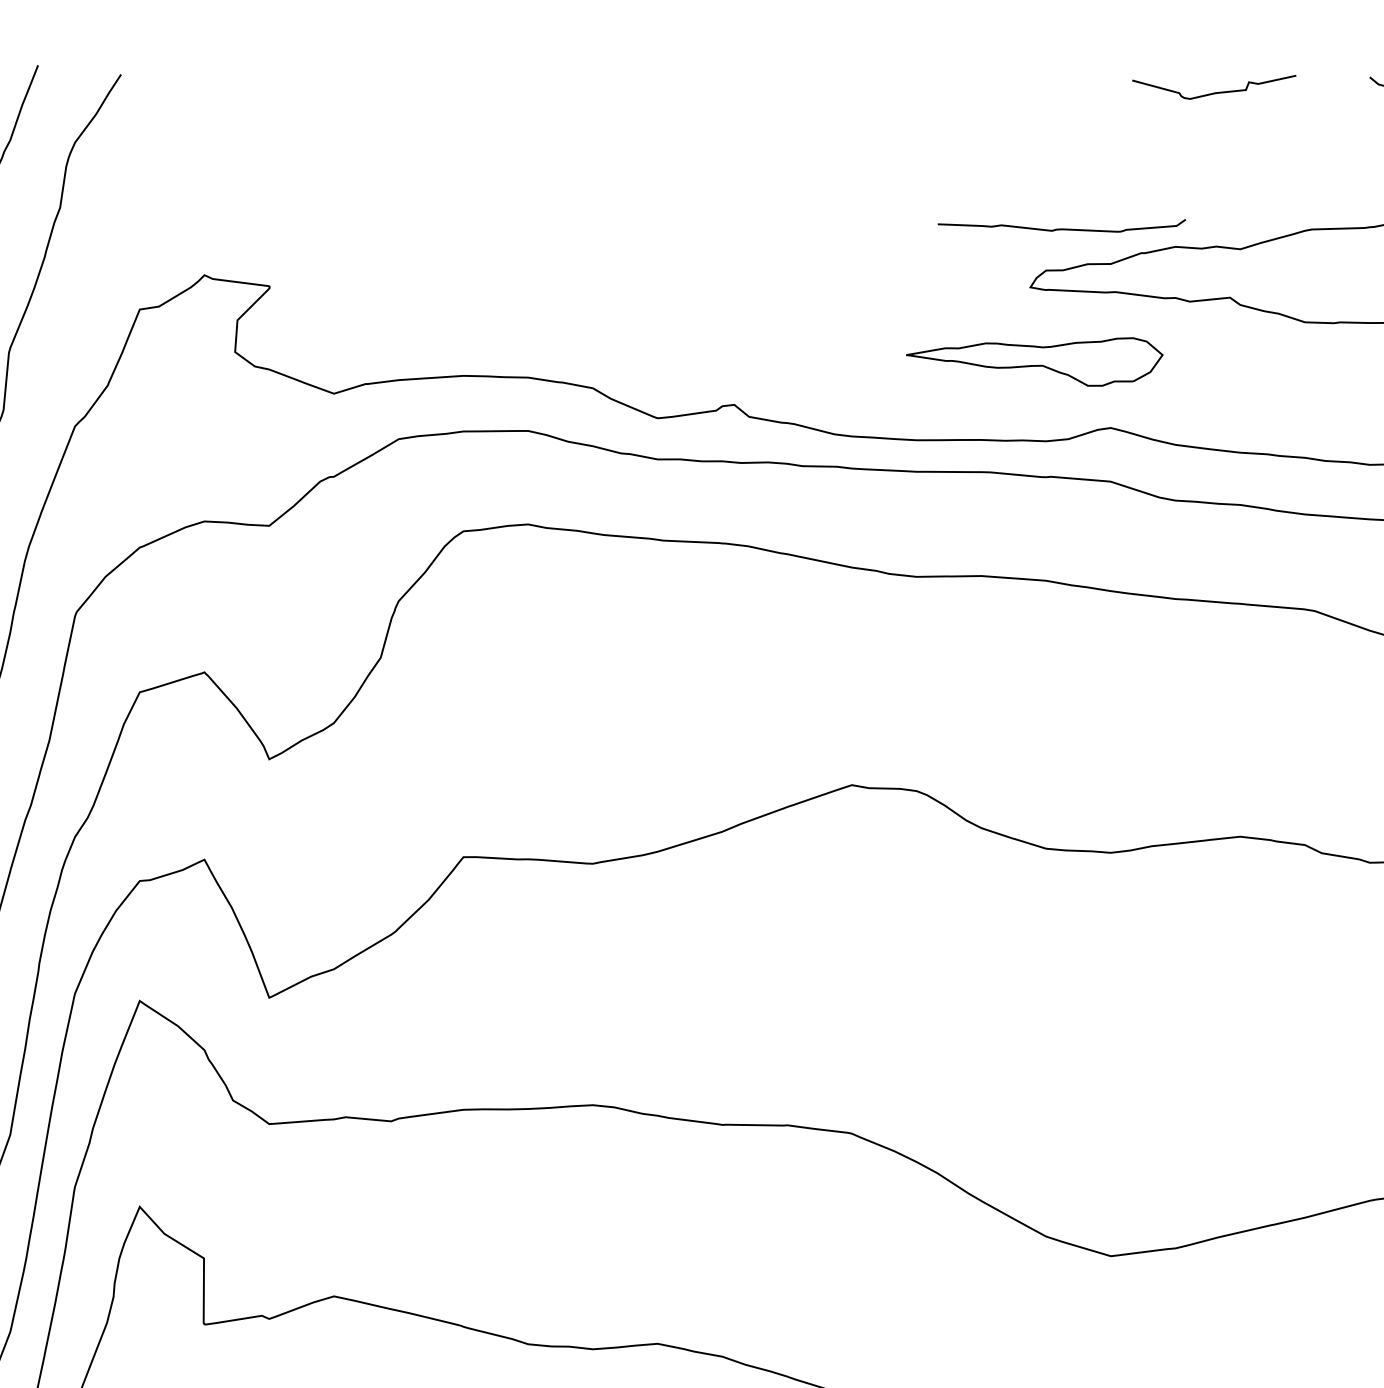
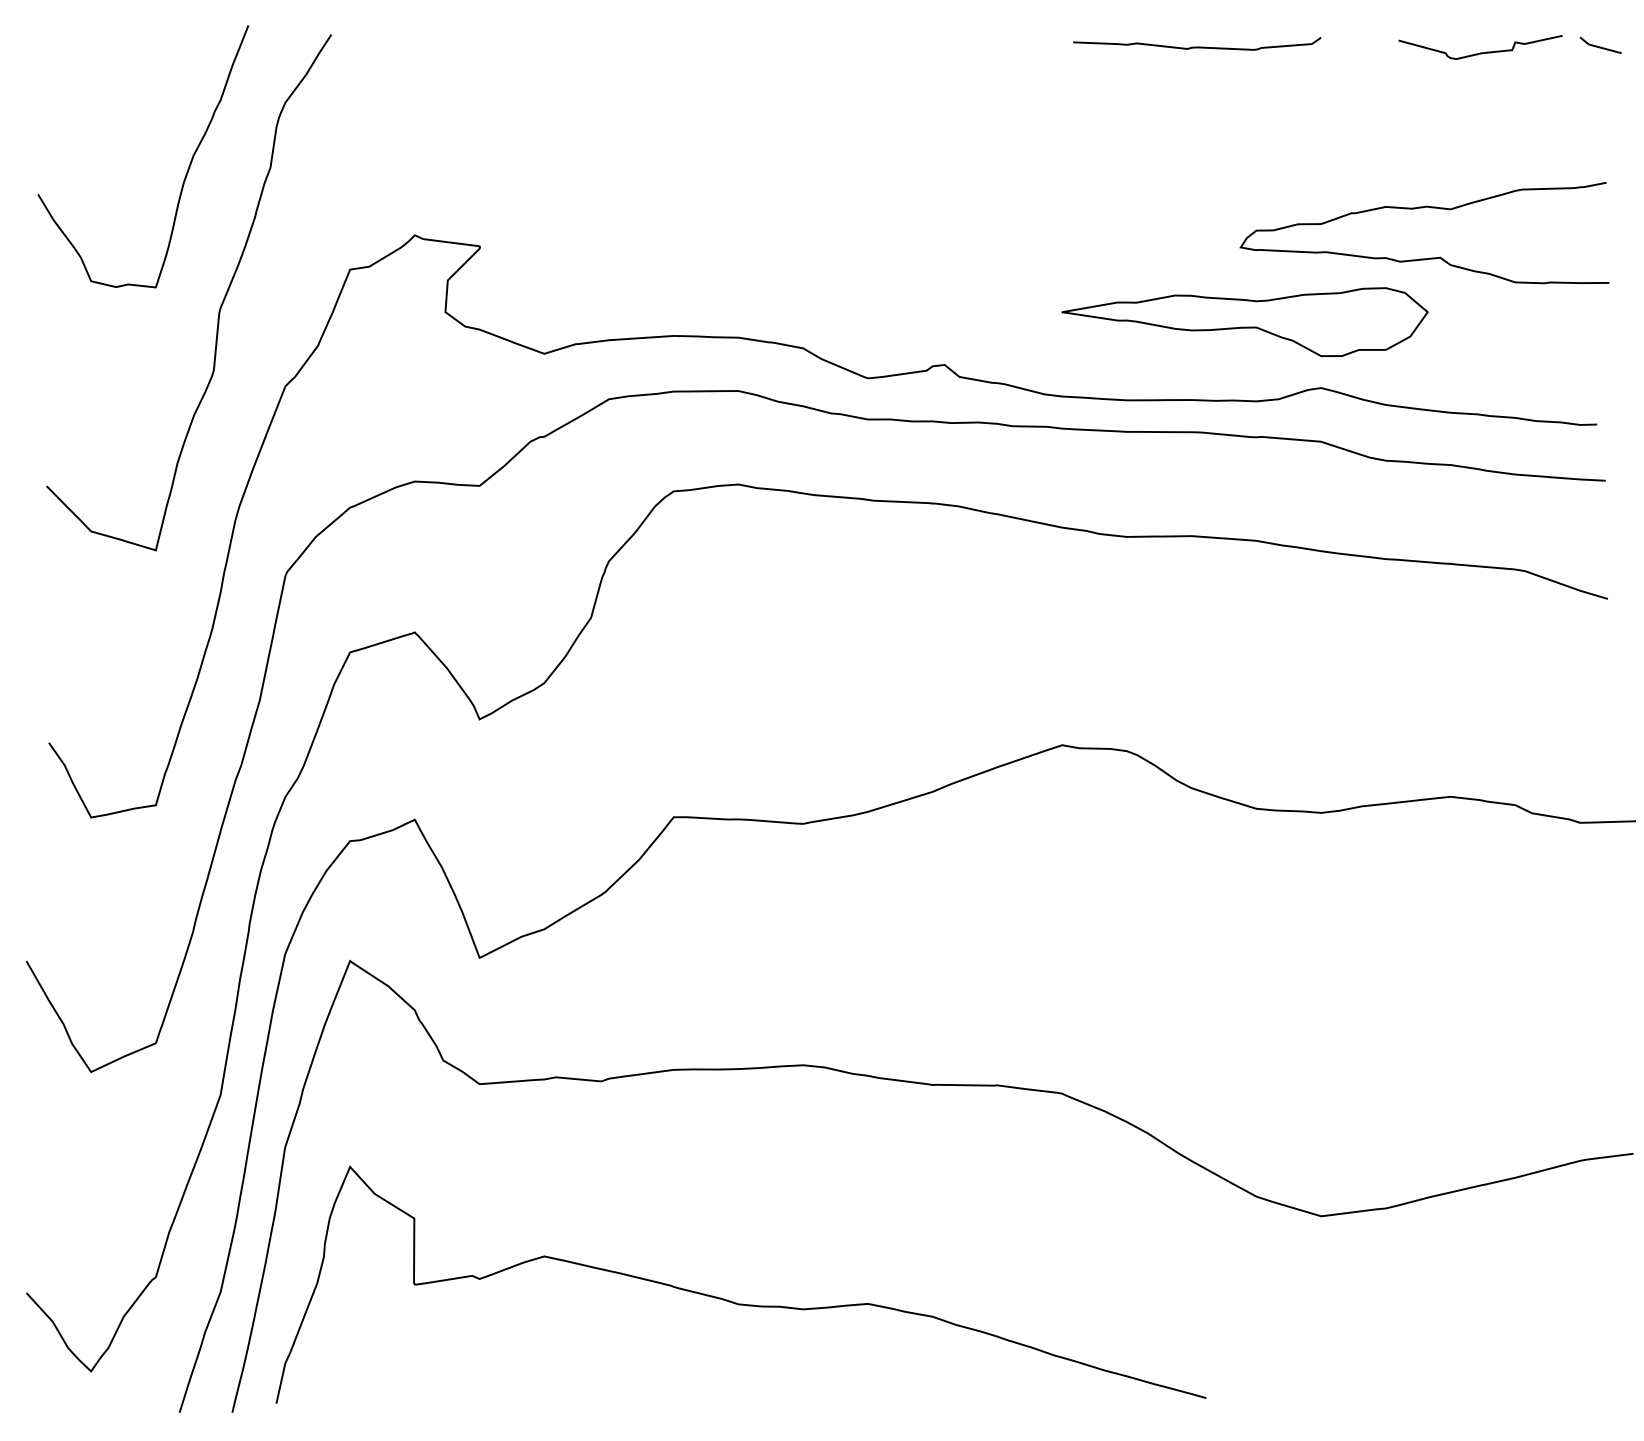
curve: (1214, 92) -> (1480, 52), moved
curve: (1062, 228) -> (1197, 46), moved
part: (1034, 361) -> (1244, 321), size x1.43

